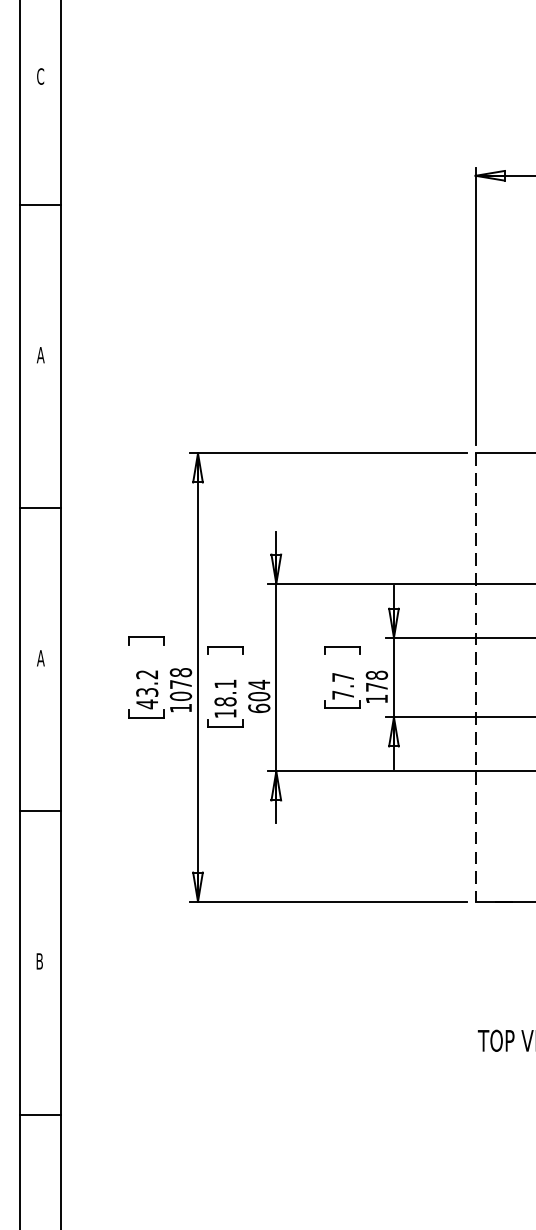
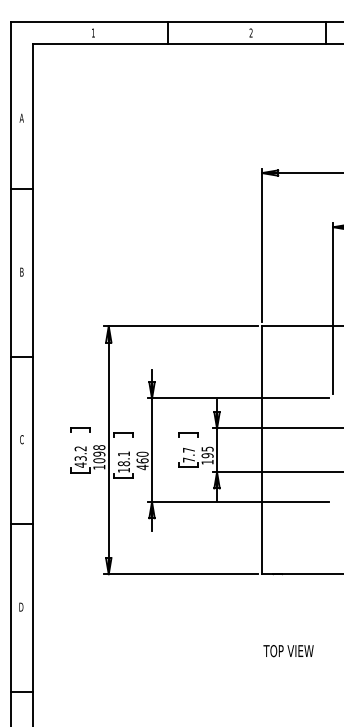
text: (40, 75) -> (21, 117), C -> A
text: (40, 353) -> (21, 271), A -> B
text: (40, 657) -> (21, 439), A -> C
line: (476, 677) -> (262, 450), dashed -> solid
text: (376, 681) -> (207, 452), 178 -> 195
text: (181, 683) -> (99, 453), 1078 -> 1098
text: (259, 695) -> (142, 460), 604 -> 460
text: (40, 960) -> (21, 606), B -> D

